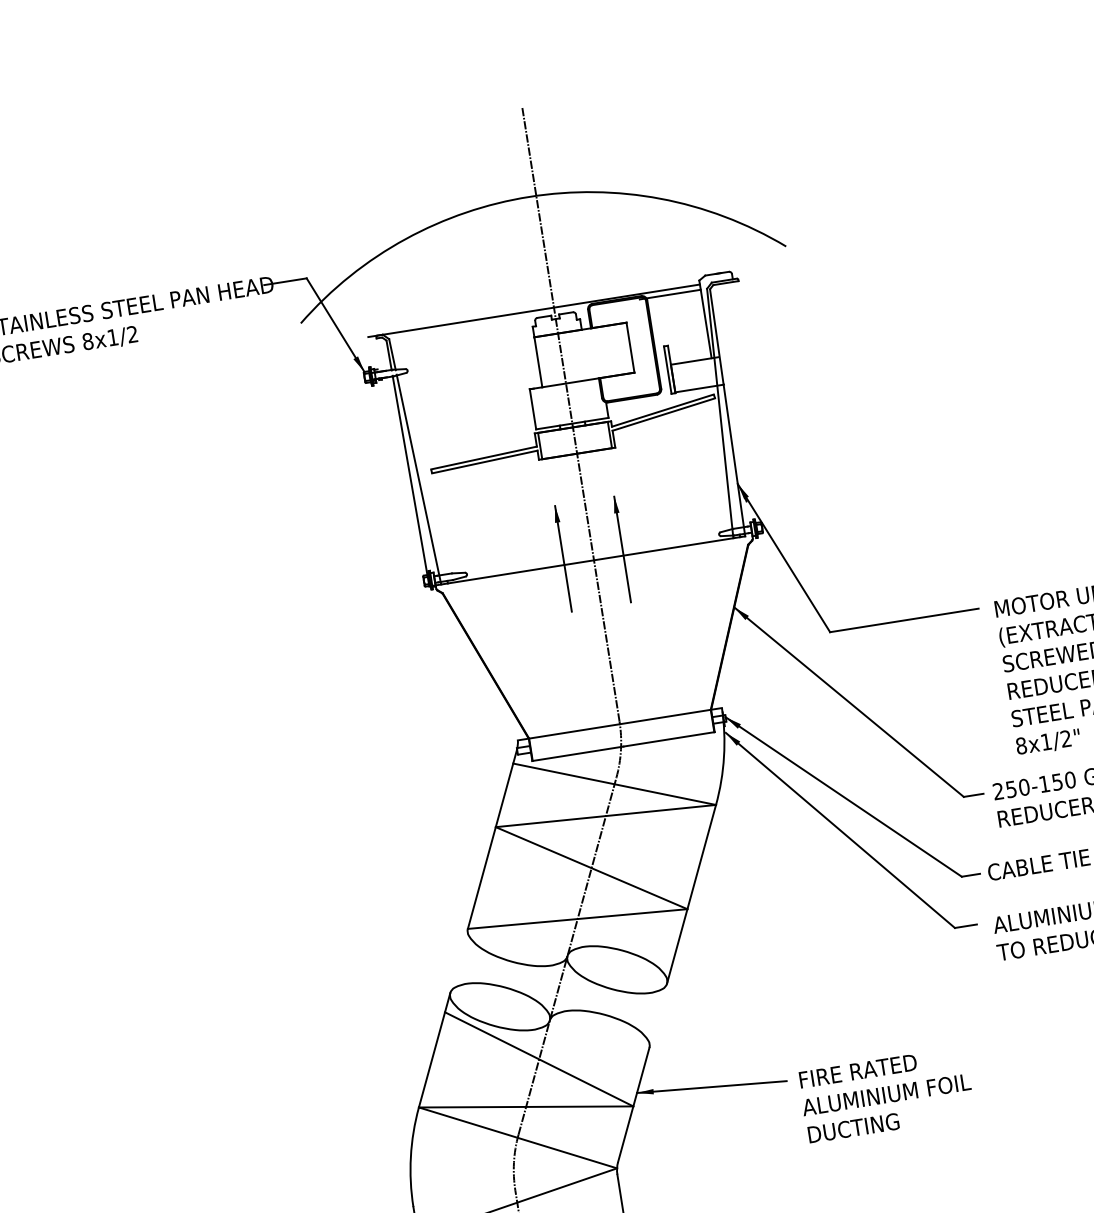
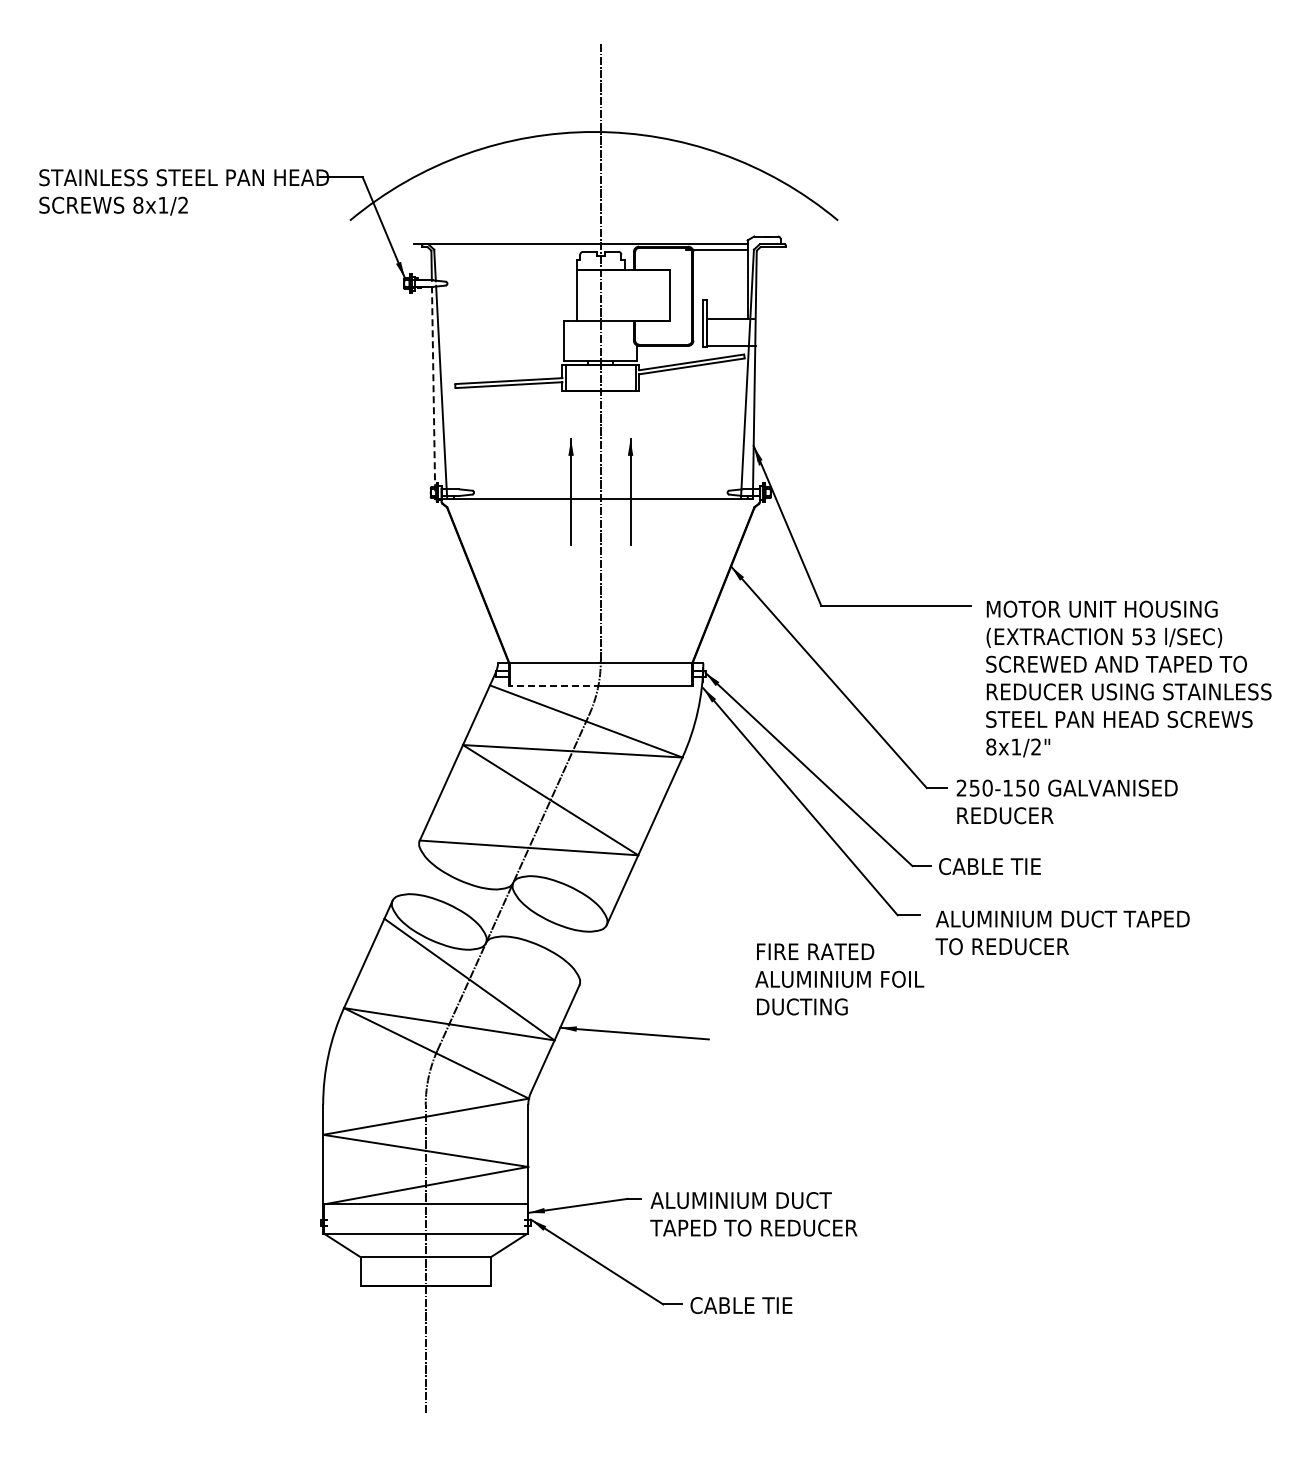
line: (410, 481) -> (433, 392), solid -> dashed
line: (577, 753) -> (554, 685), solid -> dashed
text: (886, 1094) -> (839, 979), moved

